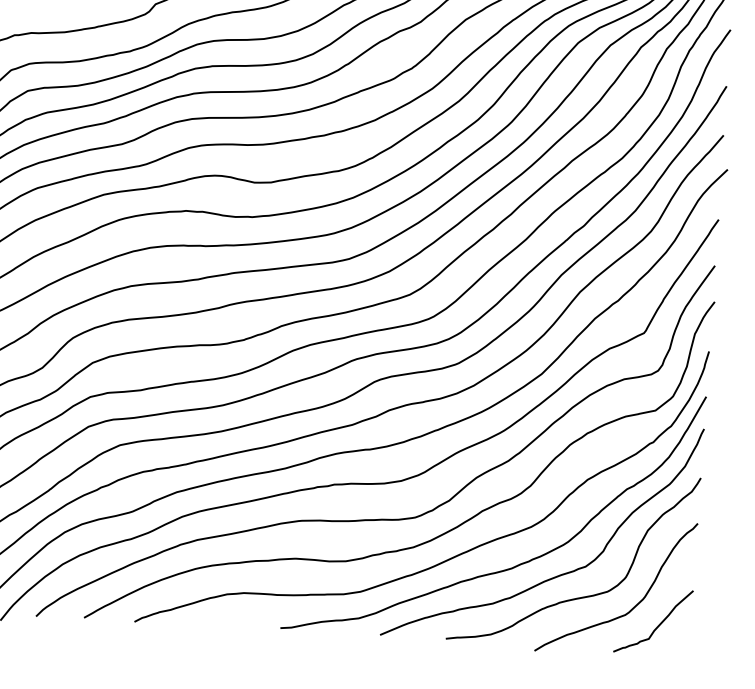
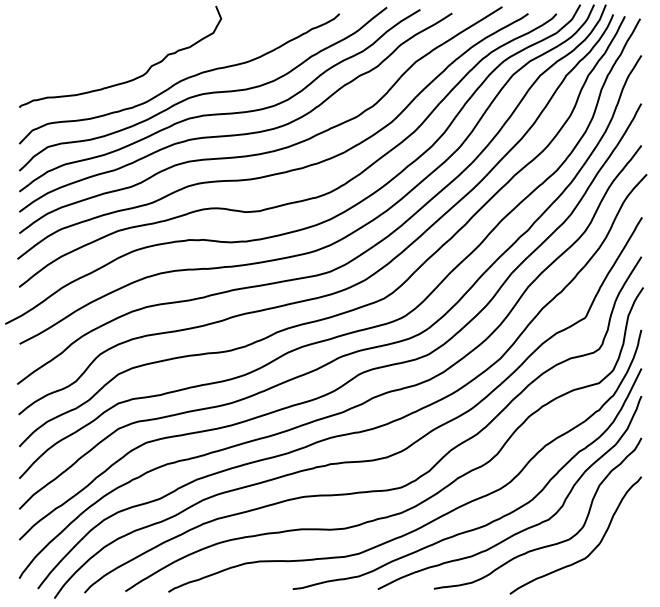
curve: (656, 626) -> (612, 566), removed

